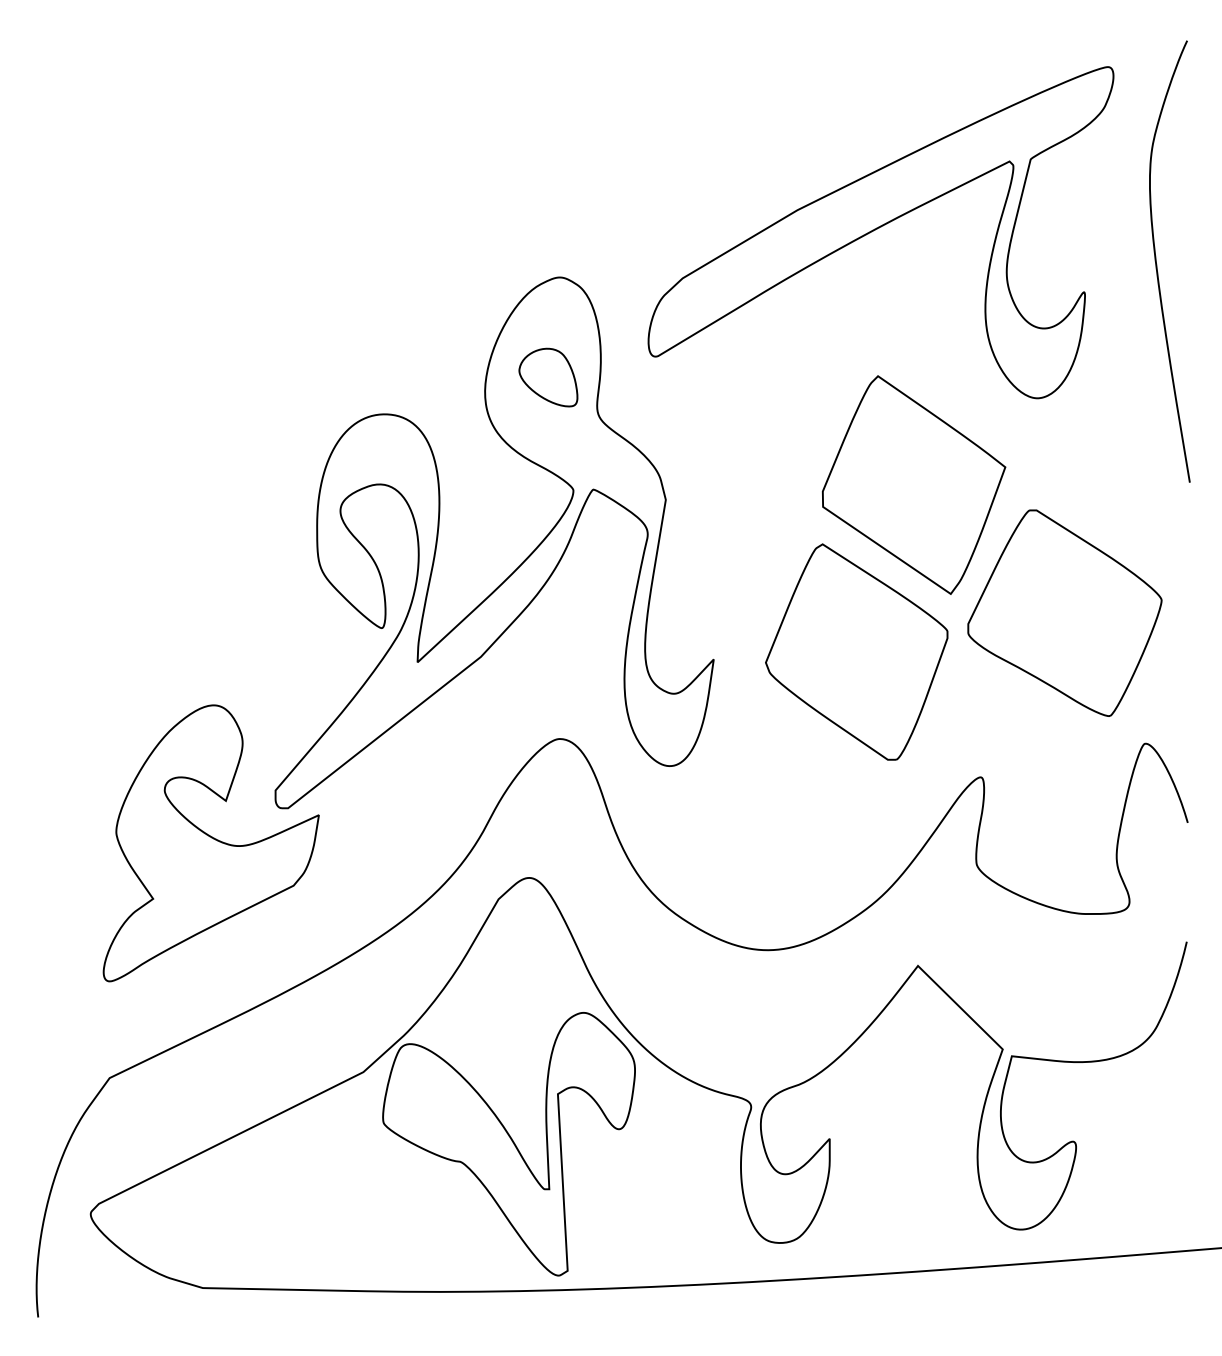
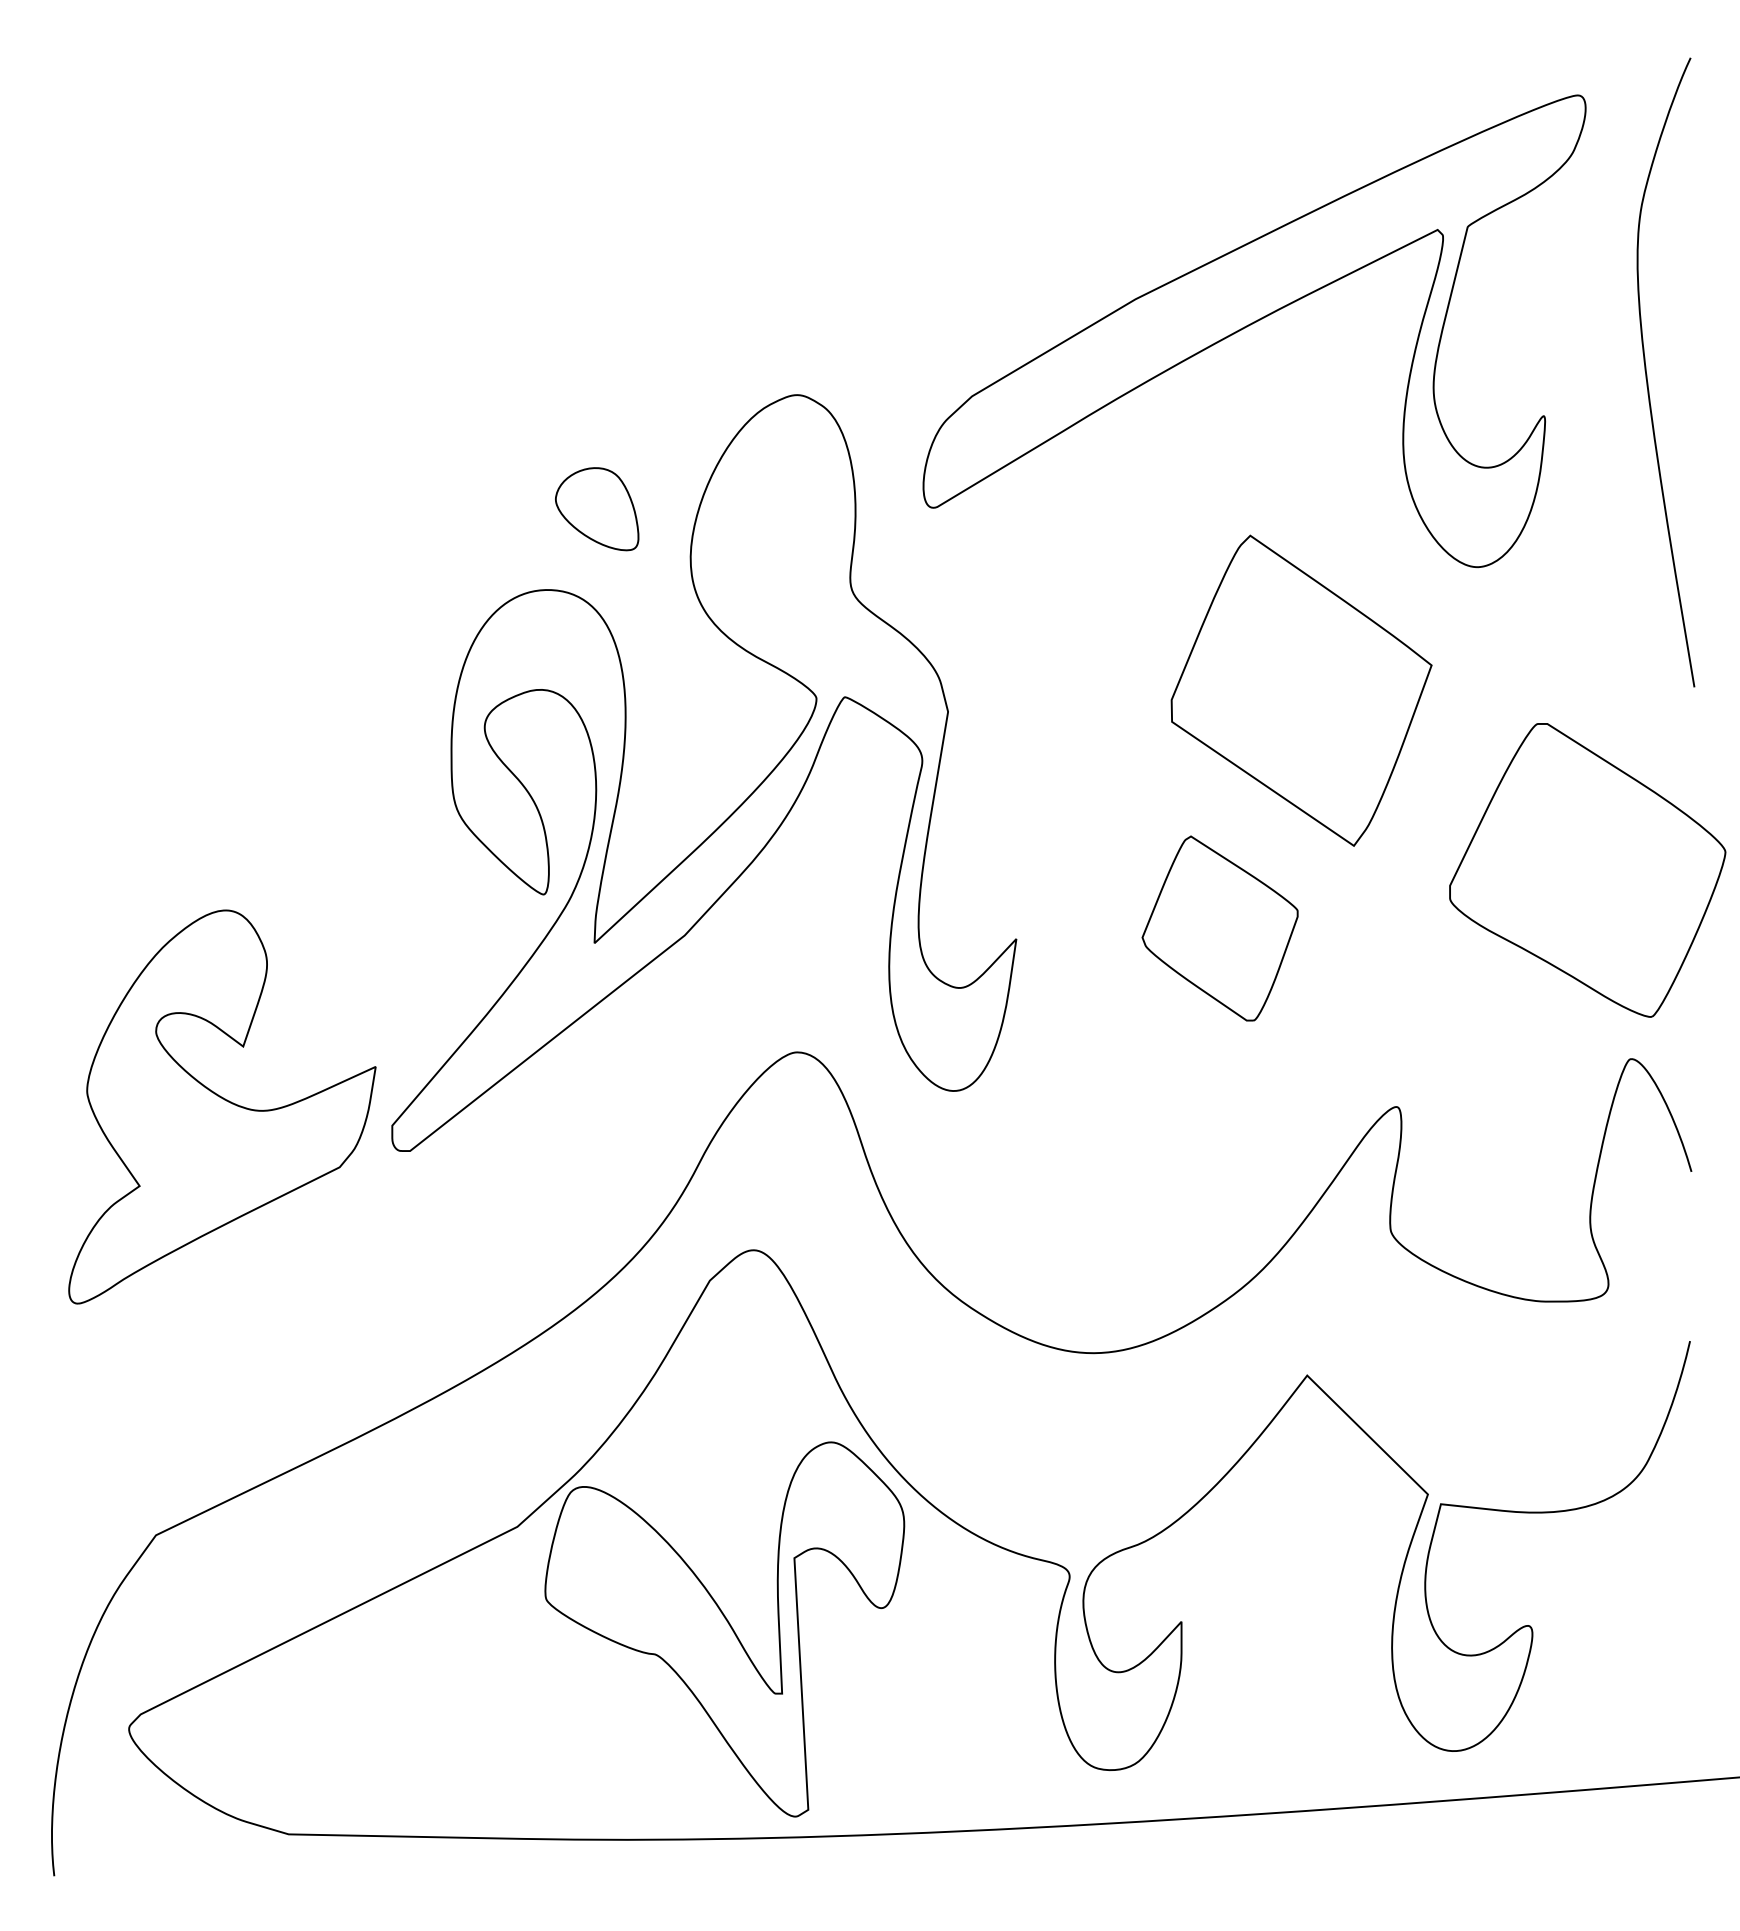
part: (548, 377) -> (597, 509), moved
part: (1064, 612) -> (1587, 869), moved
part: (856, 651) -> (1219, 927), size x0.6
part: (210, 843) -> (221, 1107), moved

